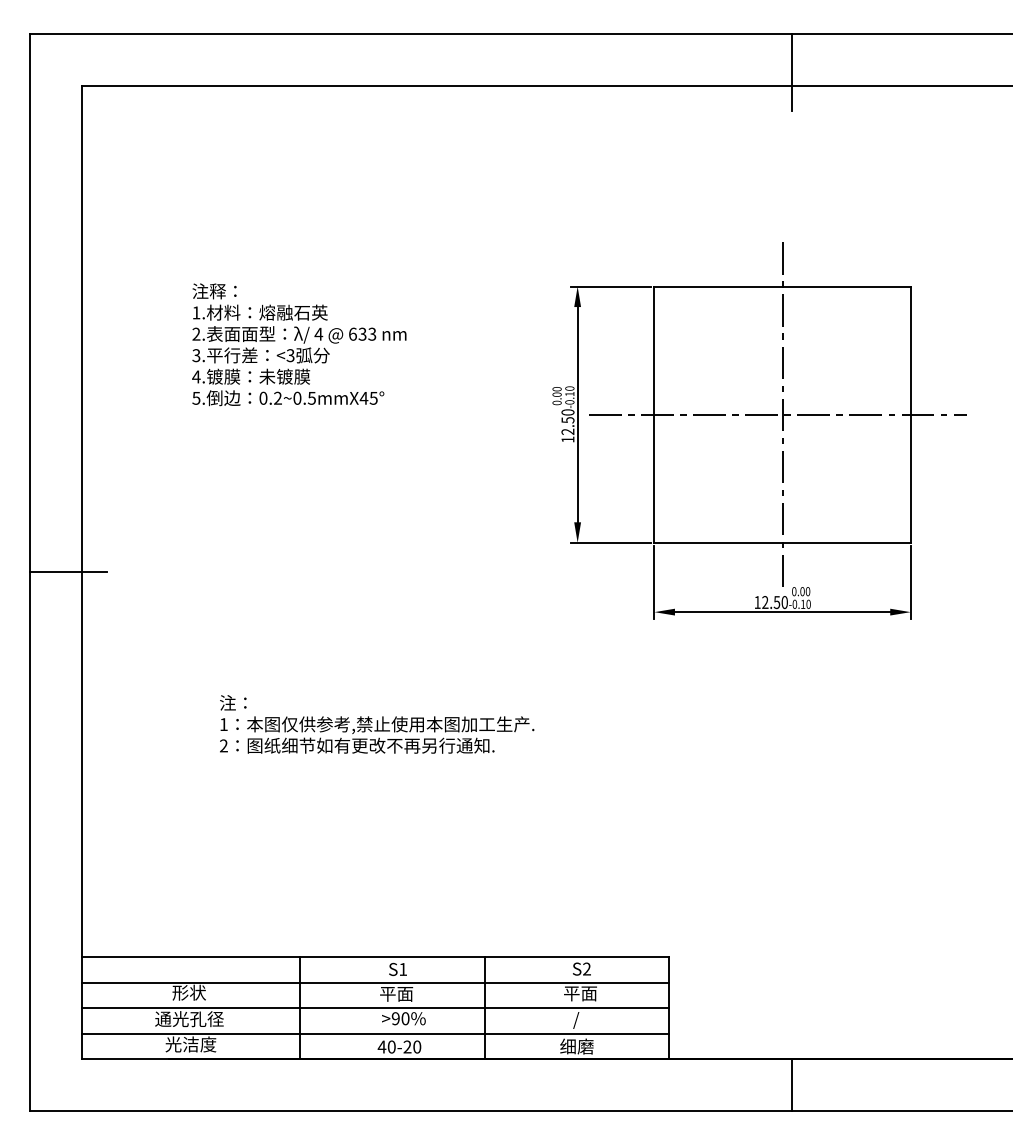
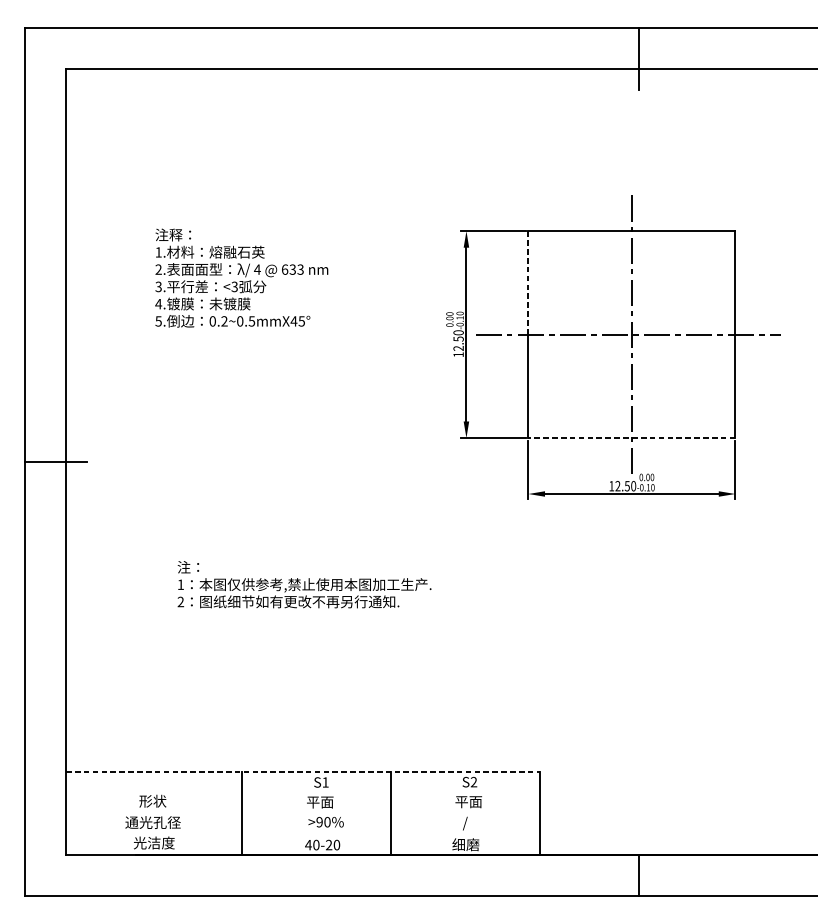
line: (654, 350) -> (528, 282), solid -> dashed
line: (782, 542) -> (631, 437), solid -> dashed
line: (375, 956) -> (303, 772), solid -> dashed
line: (375, 982) -> (303, 792), removed
line: (375, 1008) -> (303, 813), removed
line: (375, 1033) -> (303, 834), removed

